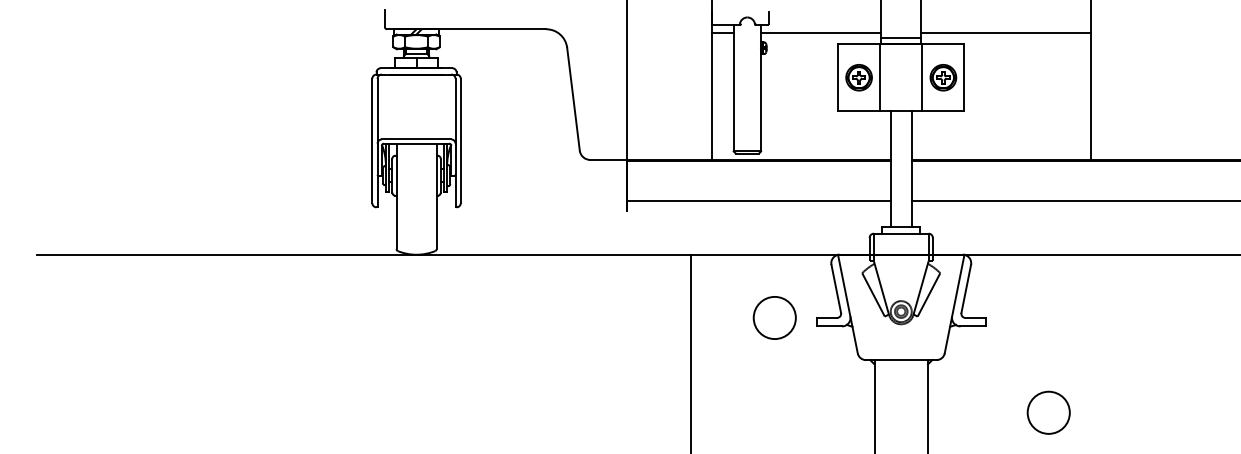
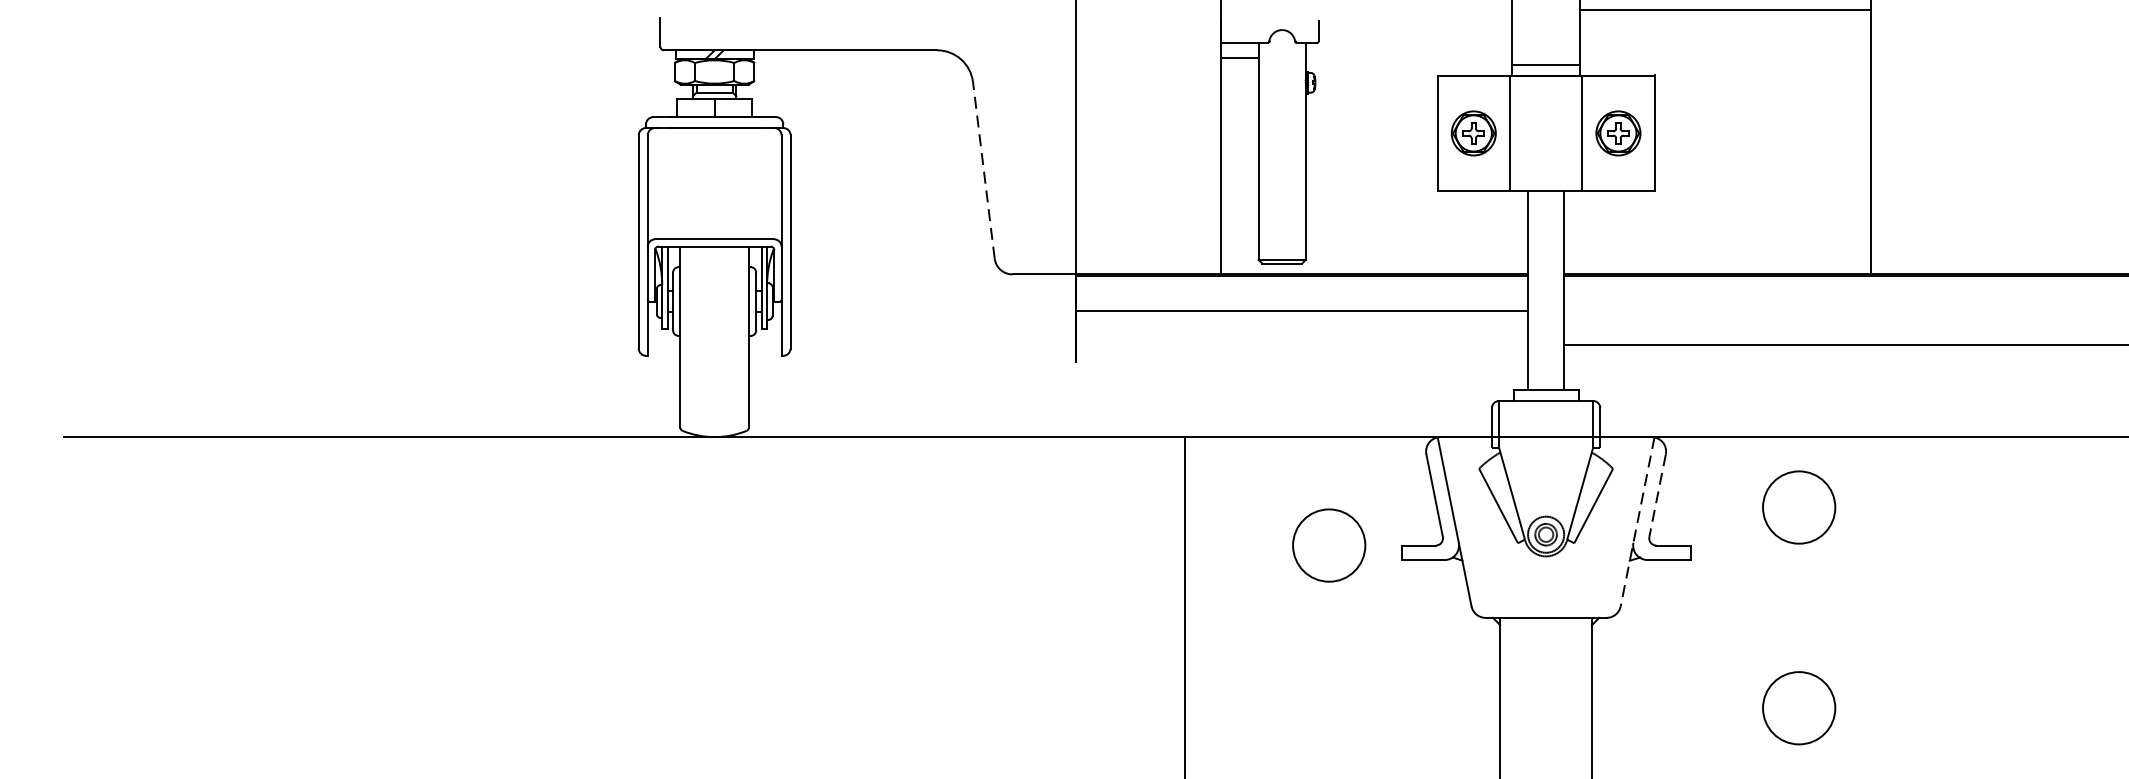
line: (821, 33) -> (1409, 57), removed
line: (1005, 33) -> (1724, 9), moved
line: (573, 99) -> (983, 170), solid -> dashed
line: (758, 201) -> (1301, 311), moved
line: (966, 288) -> (1658, 494), solid -> dashed
circle: (1048, 295) -> (1798, 507), added
line: (954, 304) -> (1637, 522), solid -> dashed

